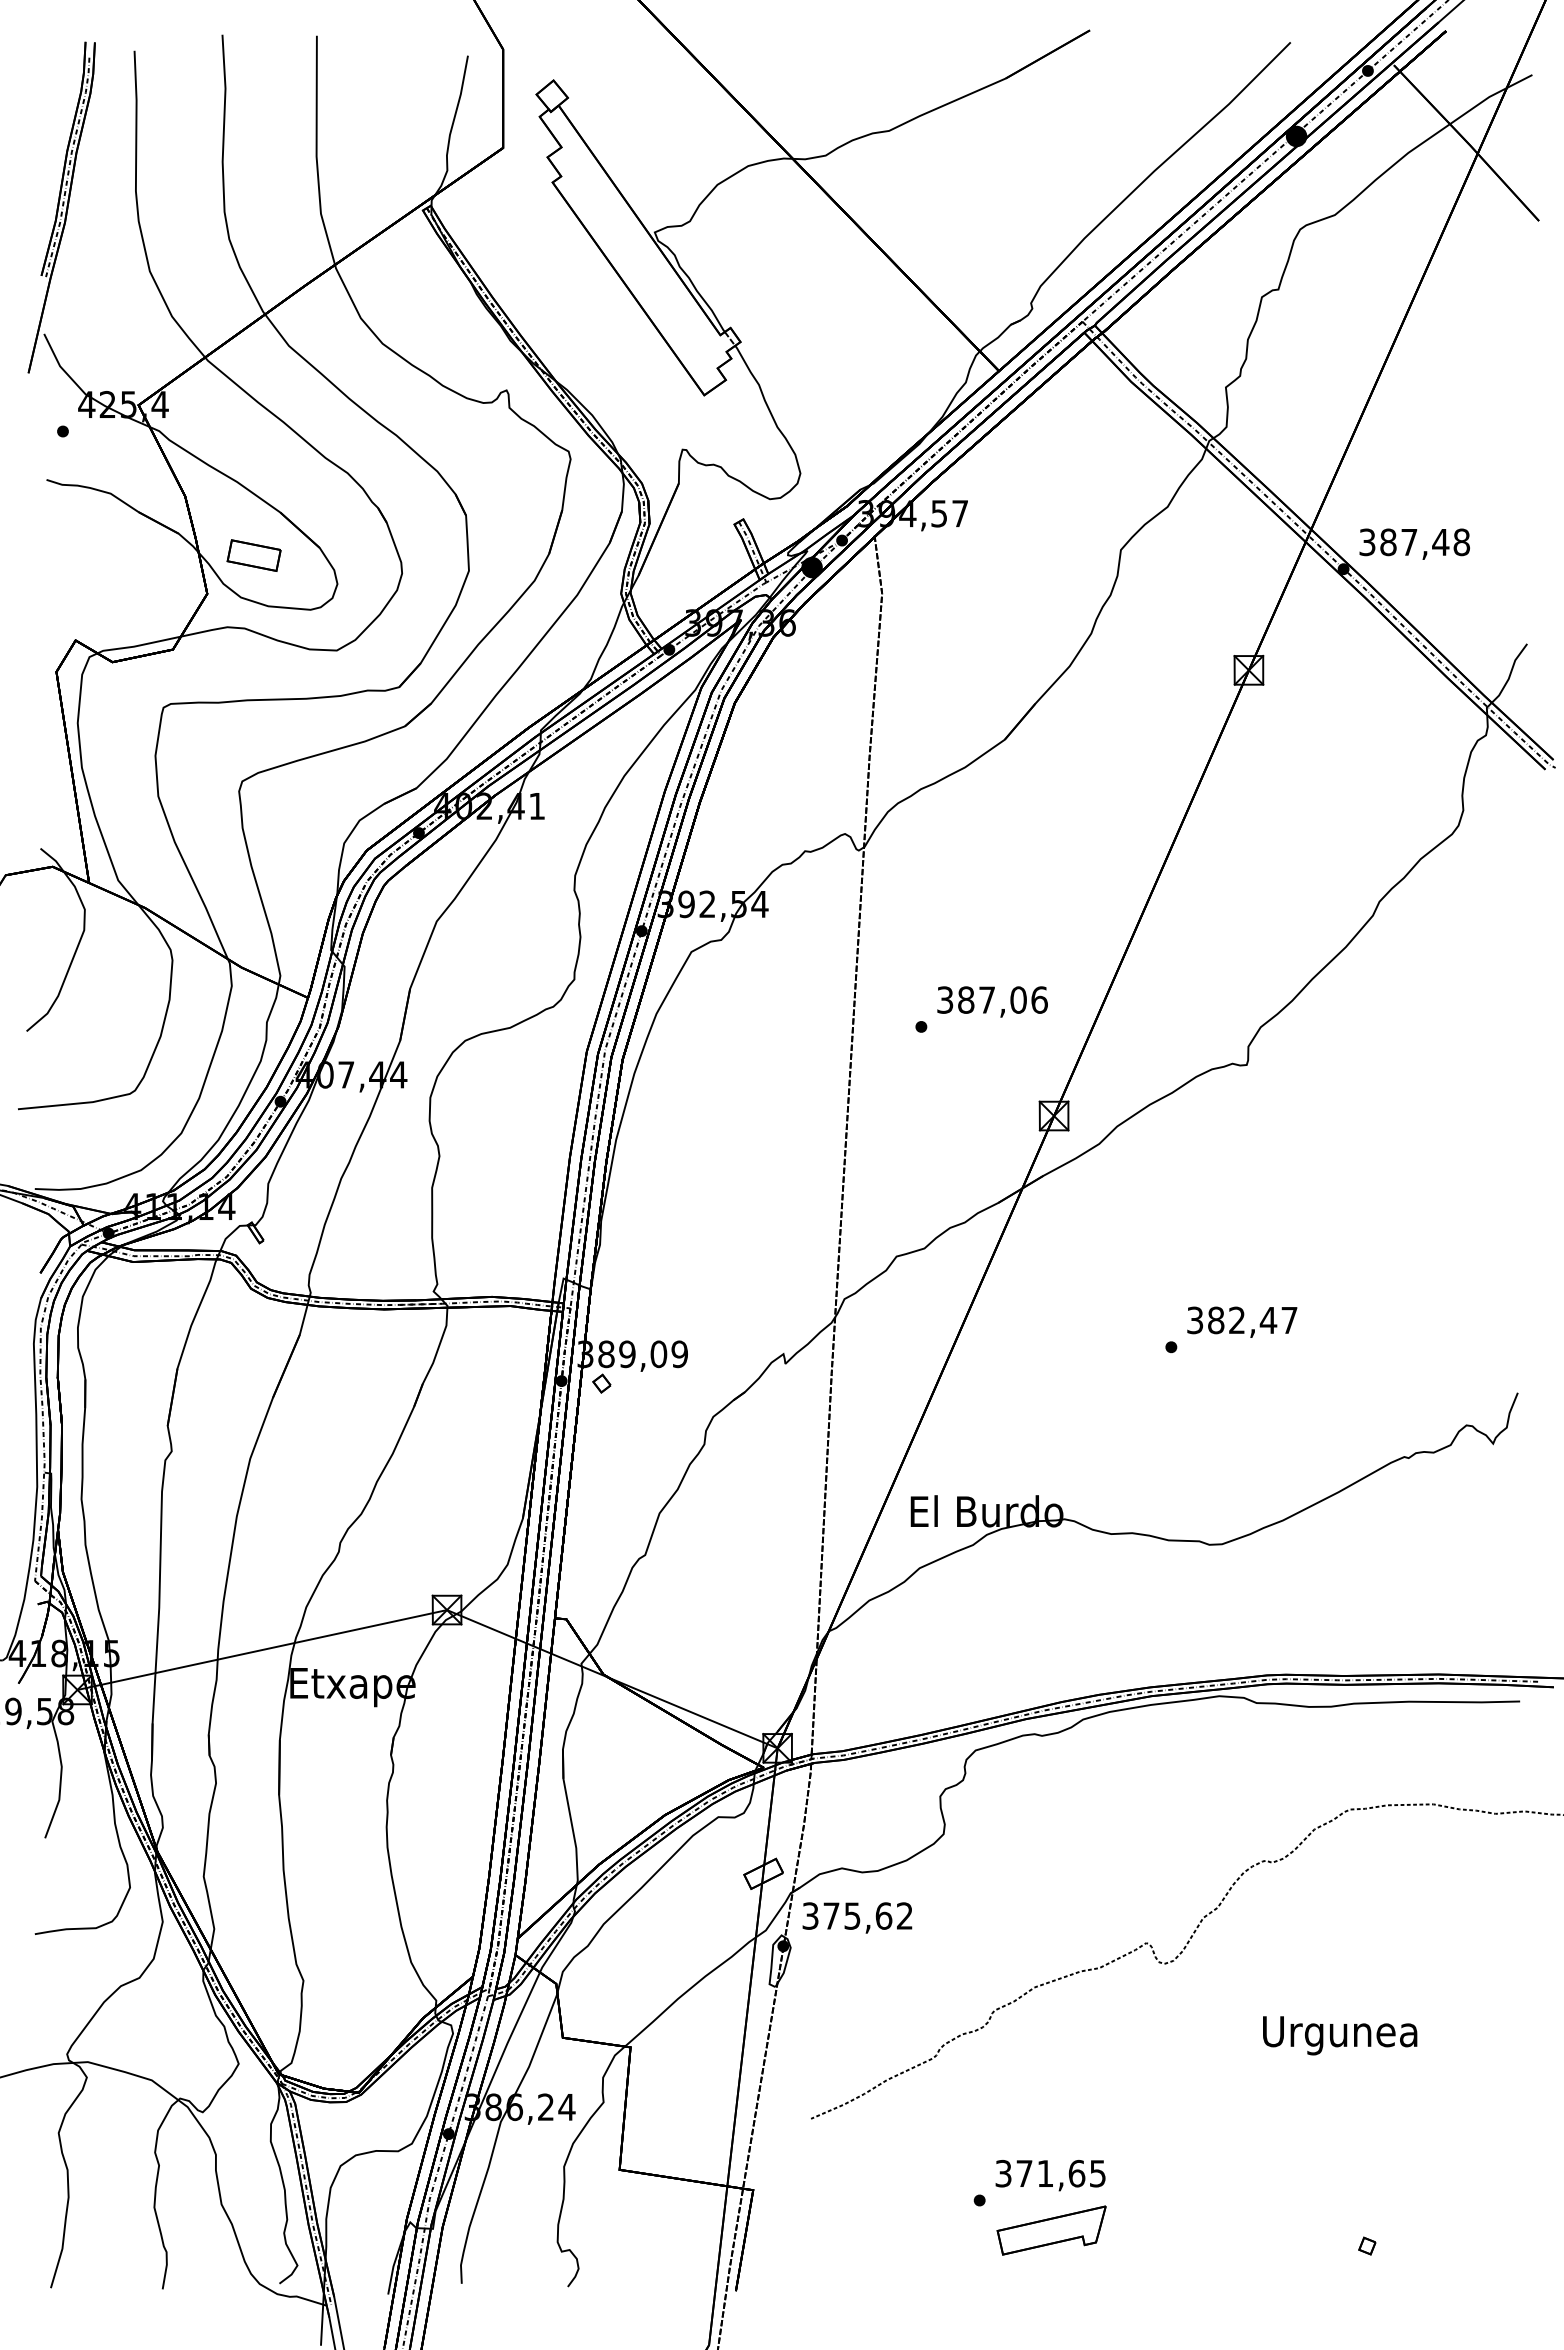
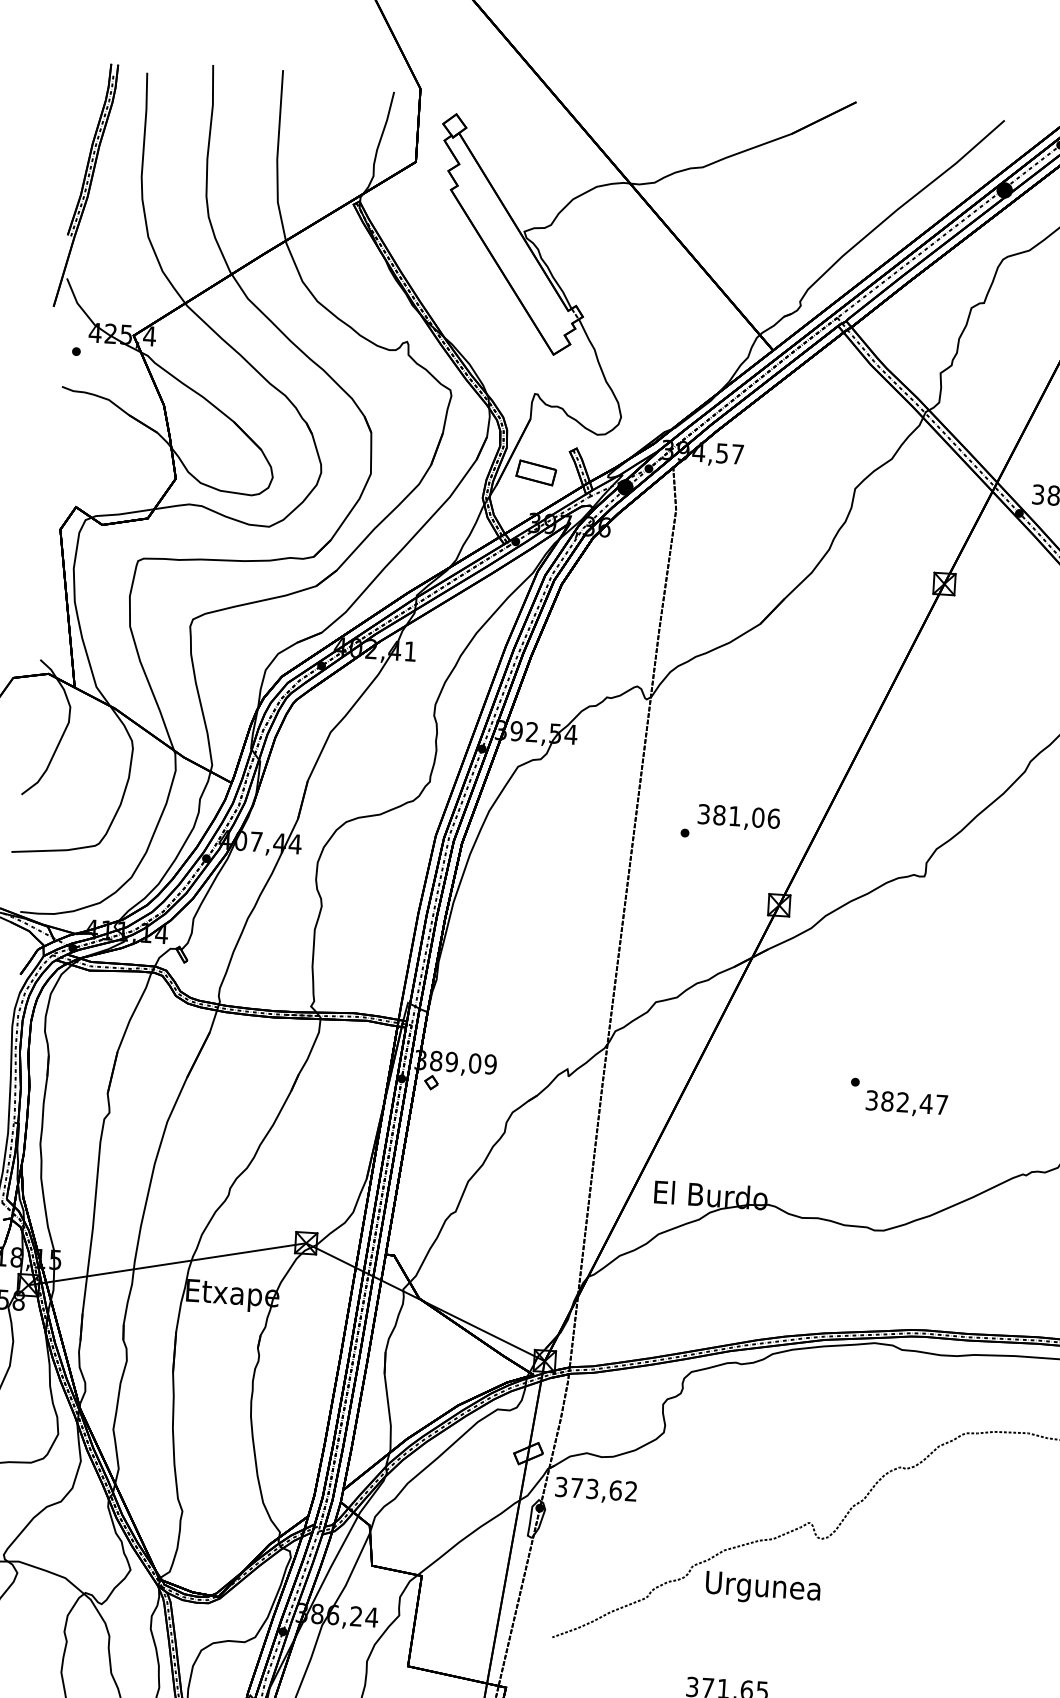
part: (253, 555) -> (535, 472), moved
text: (986, 999) -> (734, 815), 387,06 -> 381,06
text: (1242, 1321) -> (907, 1103), moved
text: (852, 1915) -> (592, 1488), 375,62 -> 373,62
text: (1340, 2035) -> (763, 1588), moved

